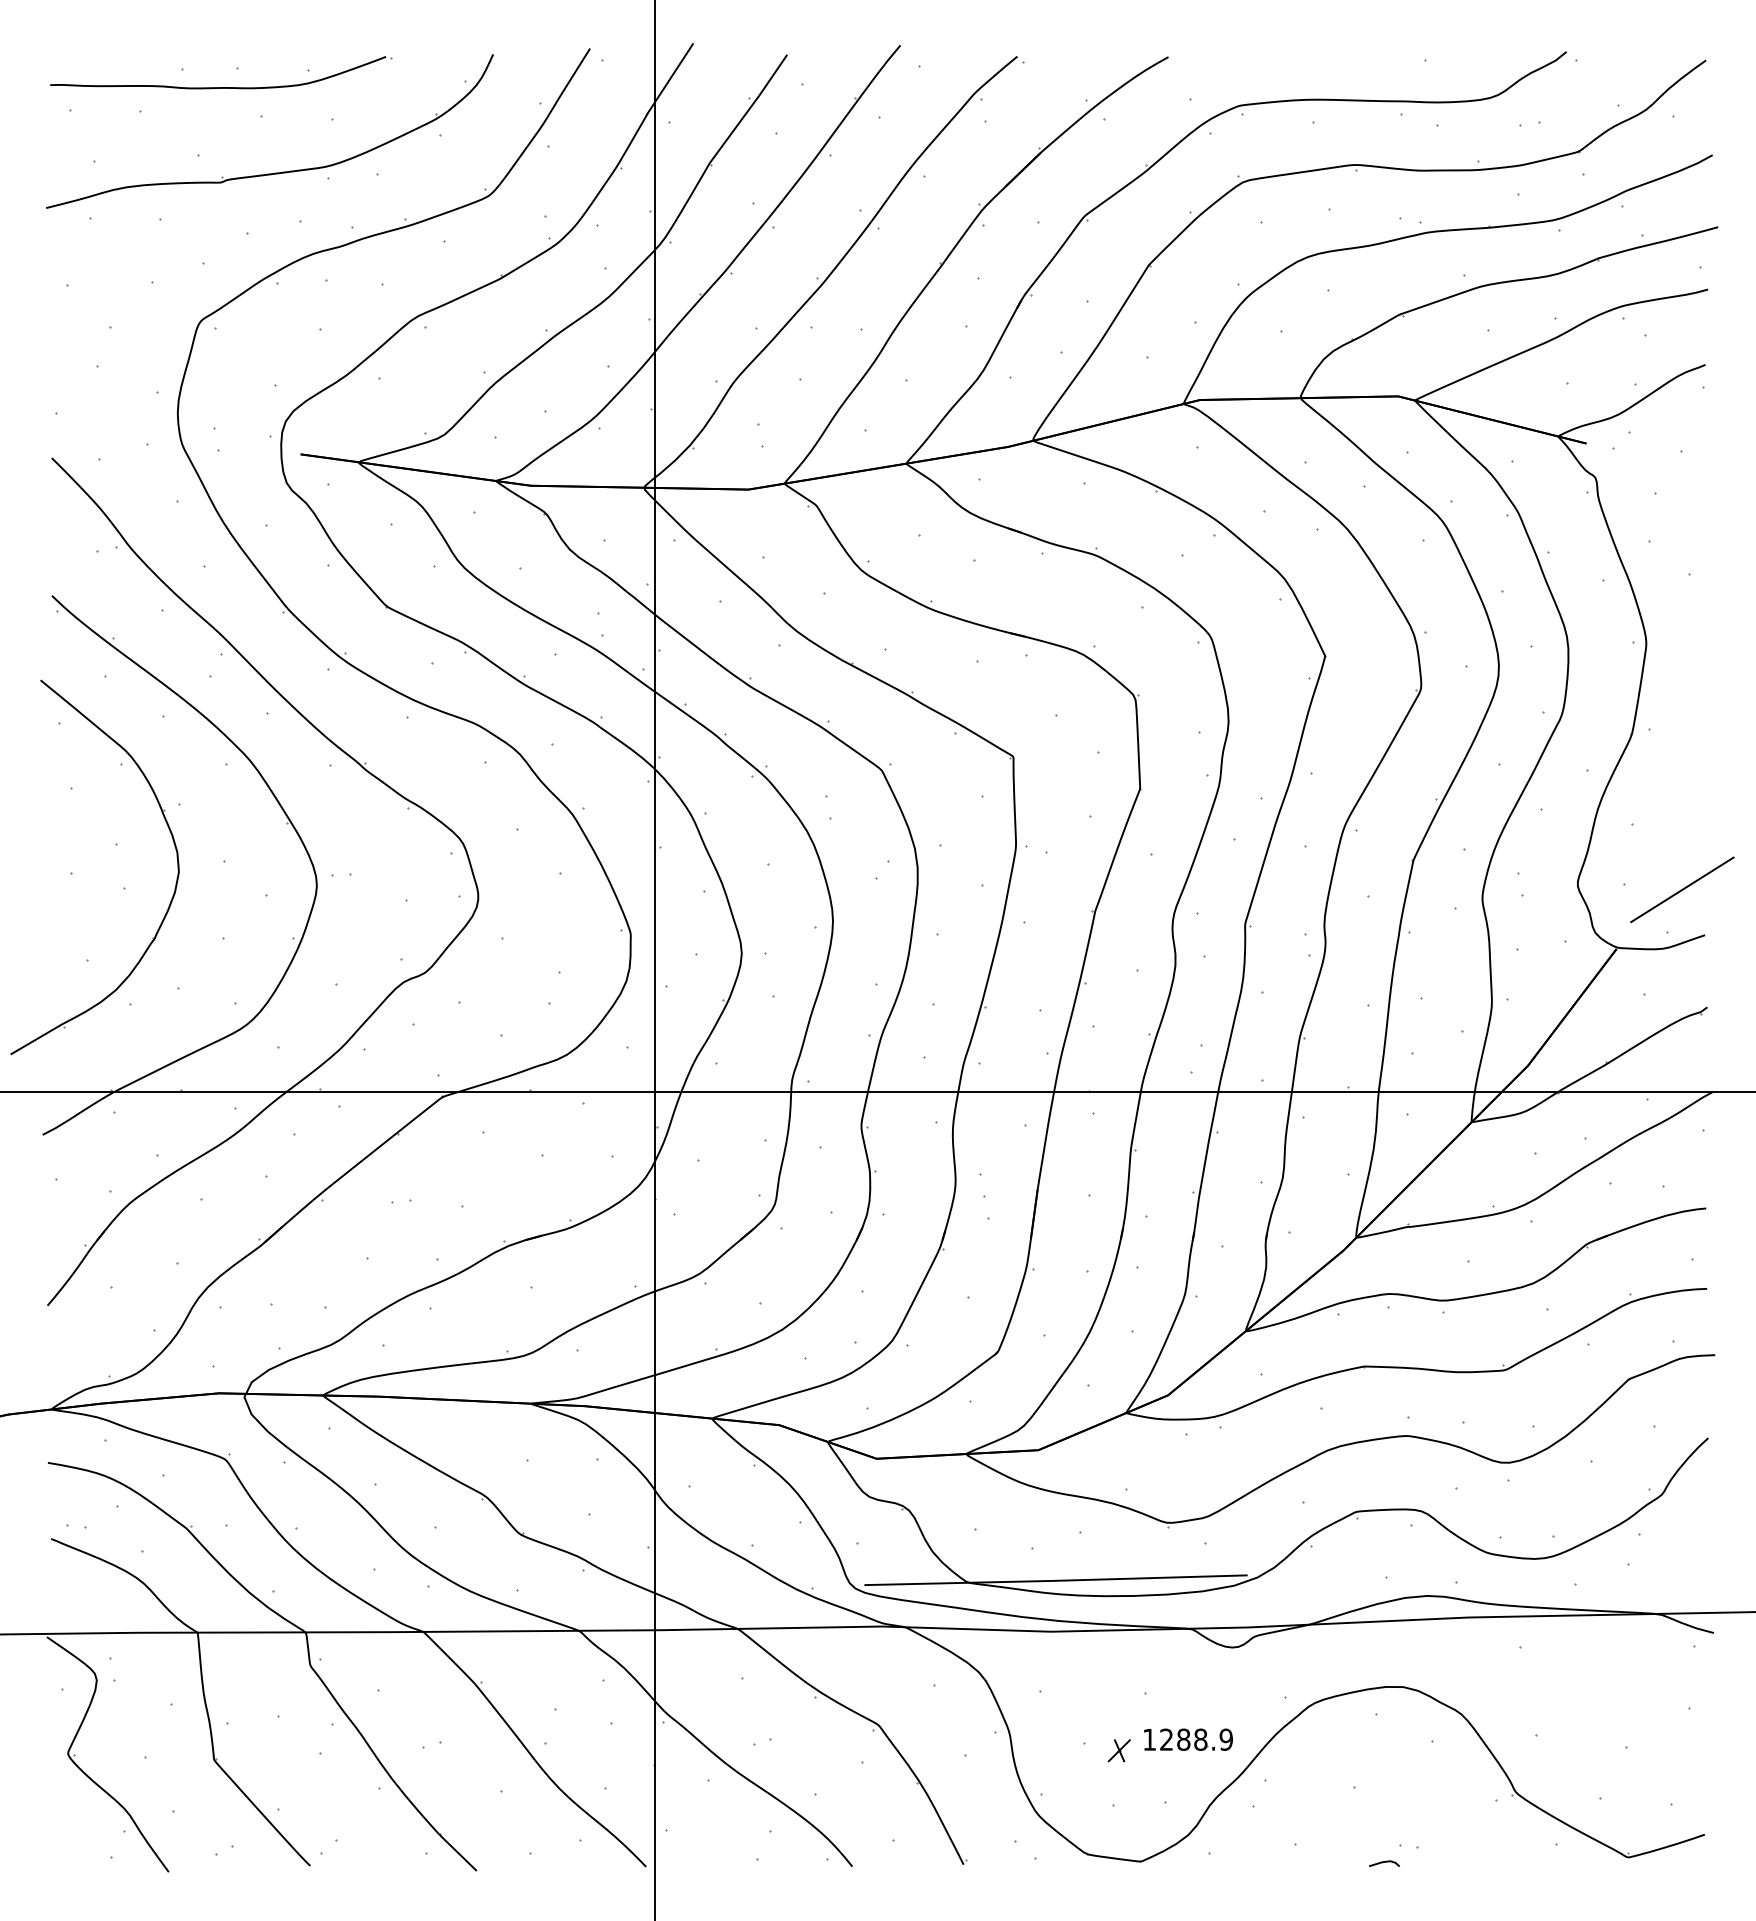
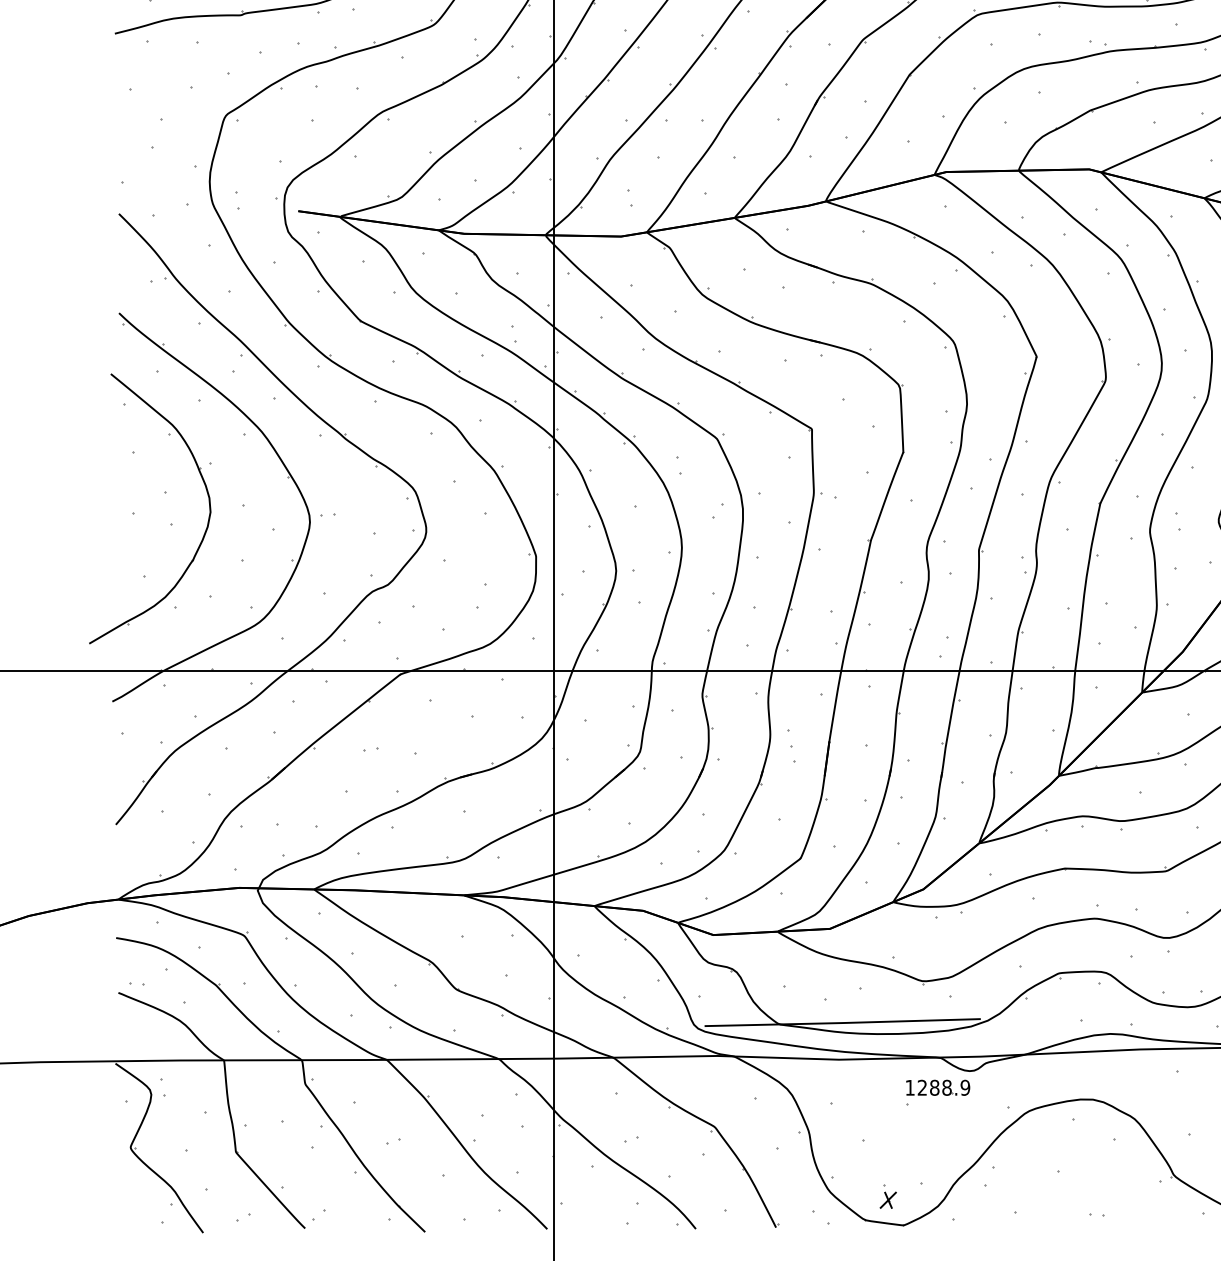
part: (1188, 1739) -> (938, 1087), moved
part: (1118, 1750) -> (887, 1200), moved
line: (1384, 1862) -> (1079, 1226), removed

